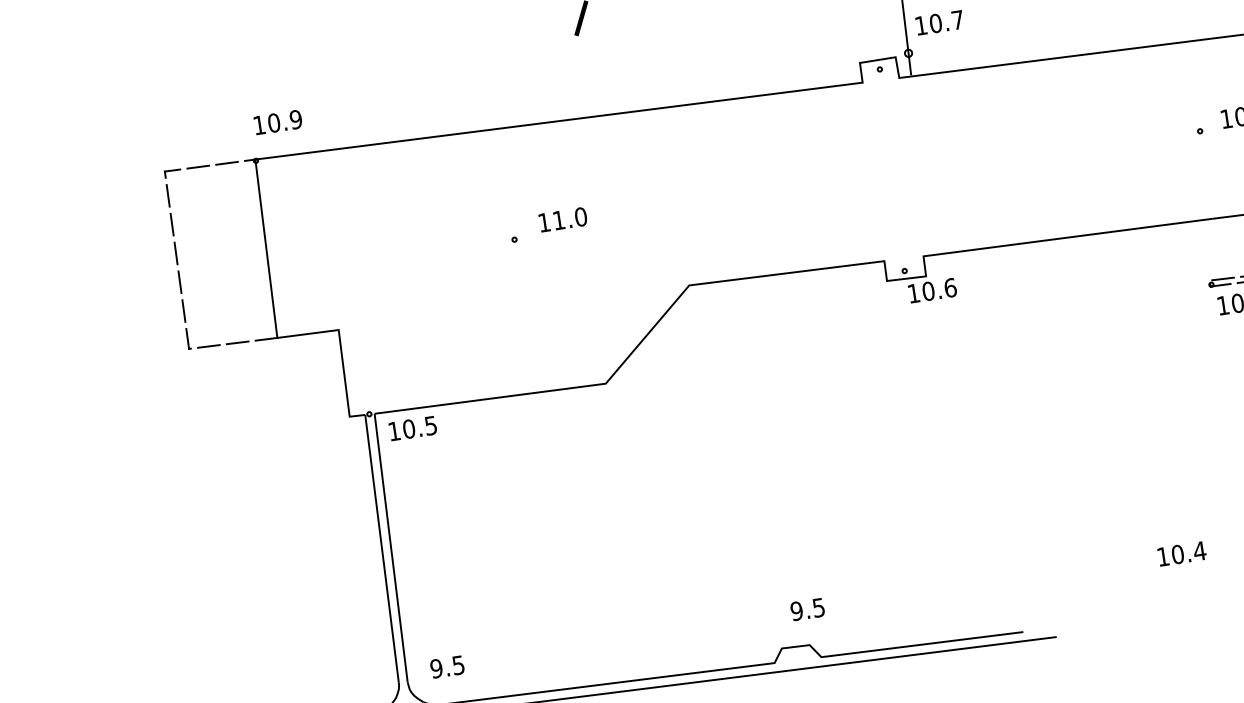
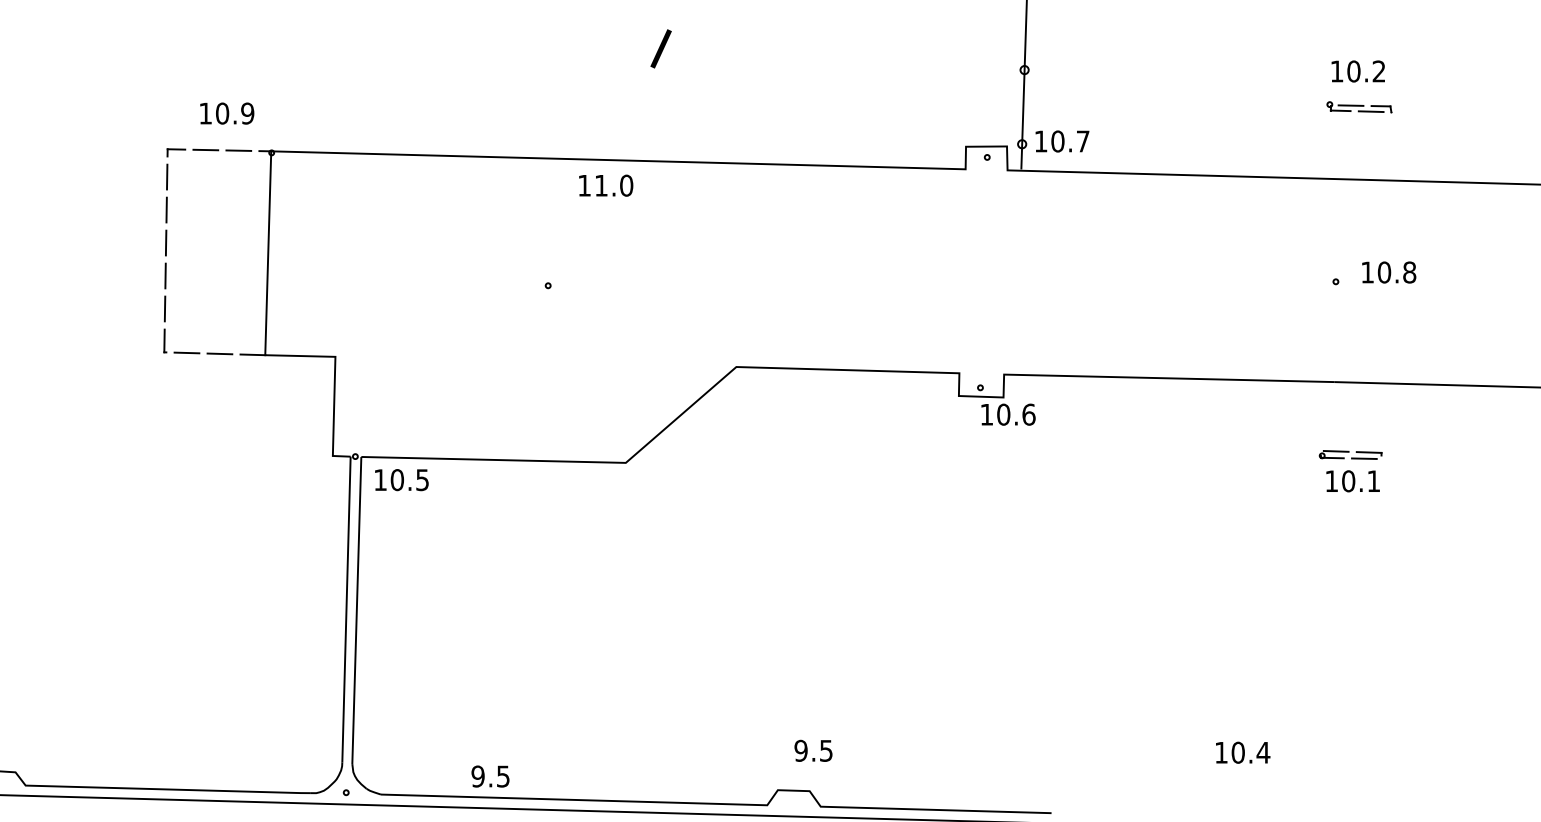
text: (939, 22) -> (1062, 141), moved
text: (278, 122) -> (227, 113), moved
text: (563, 219) -> (606, 185), moved
text: (447, 666) -> (490, 776), moved

